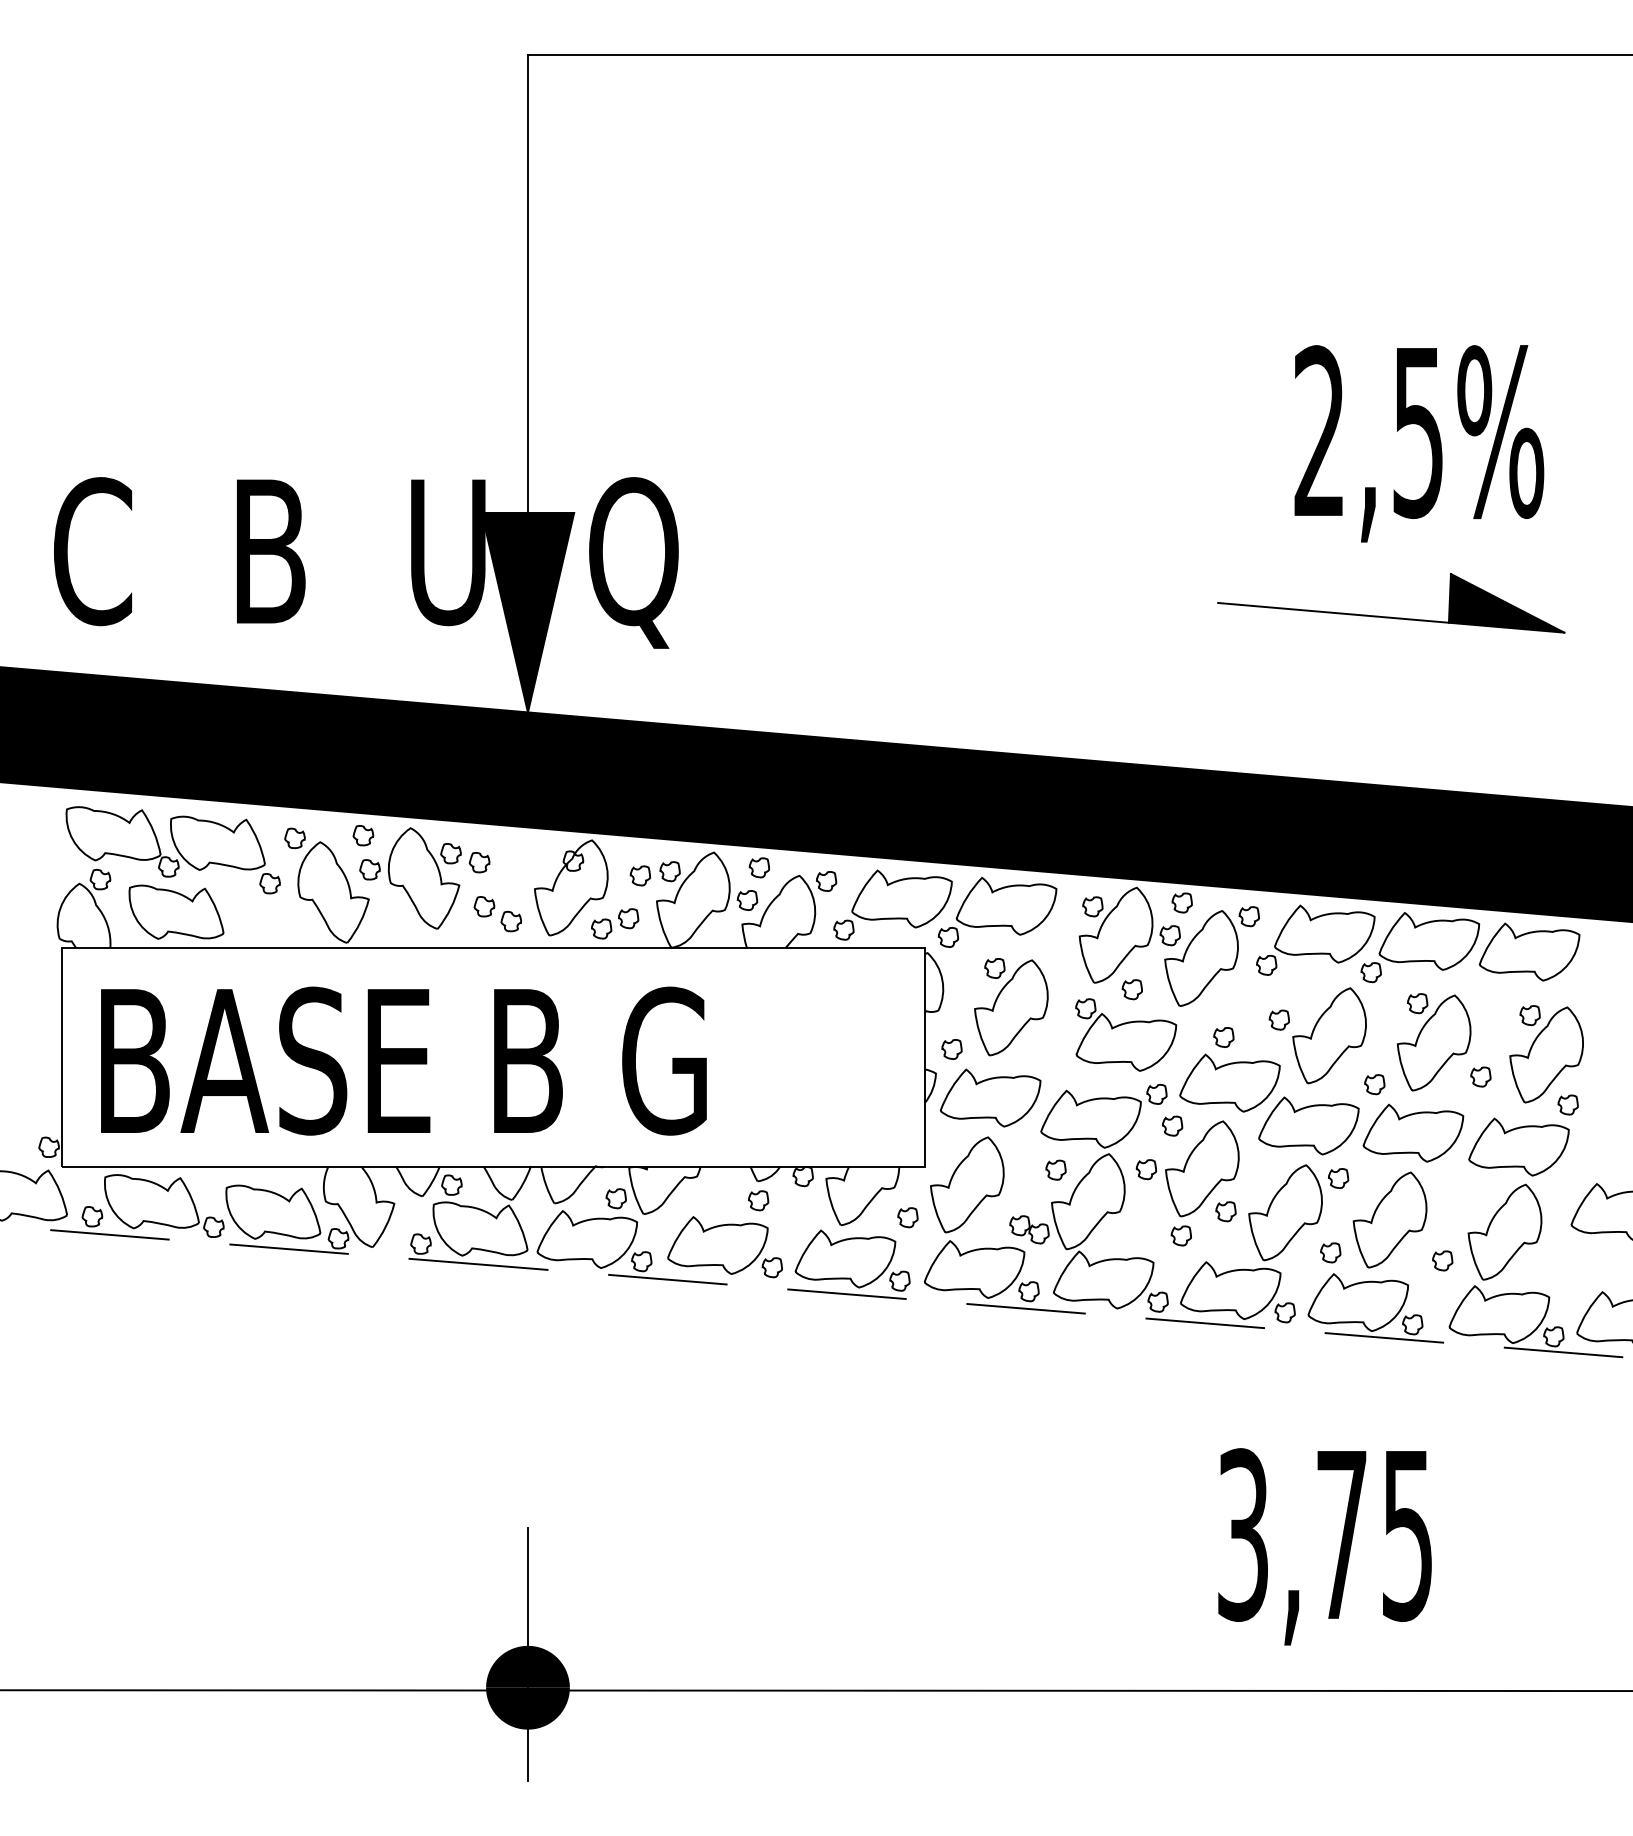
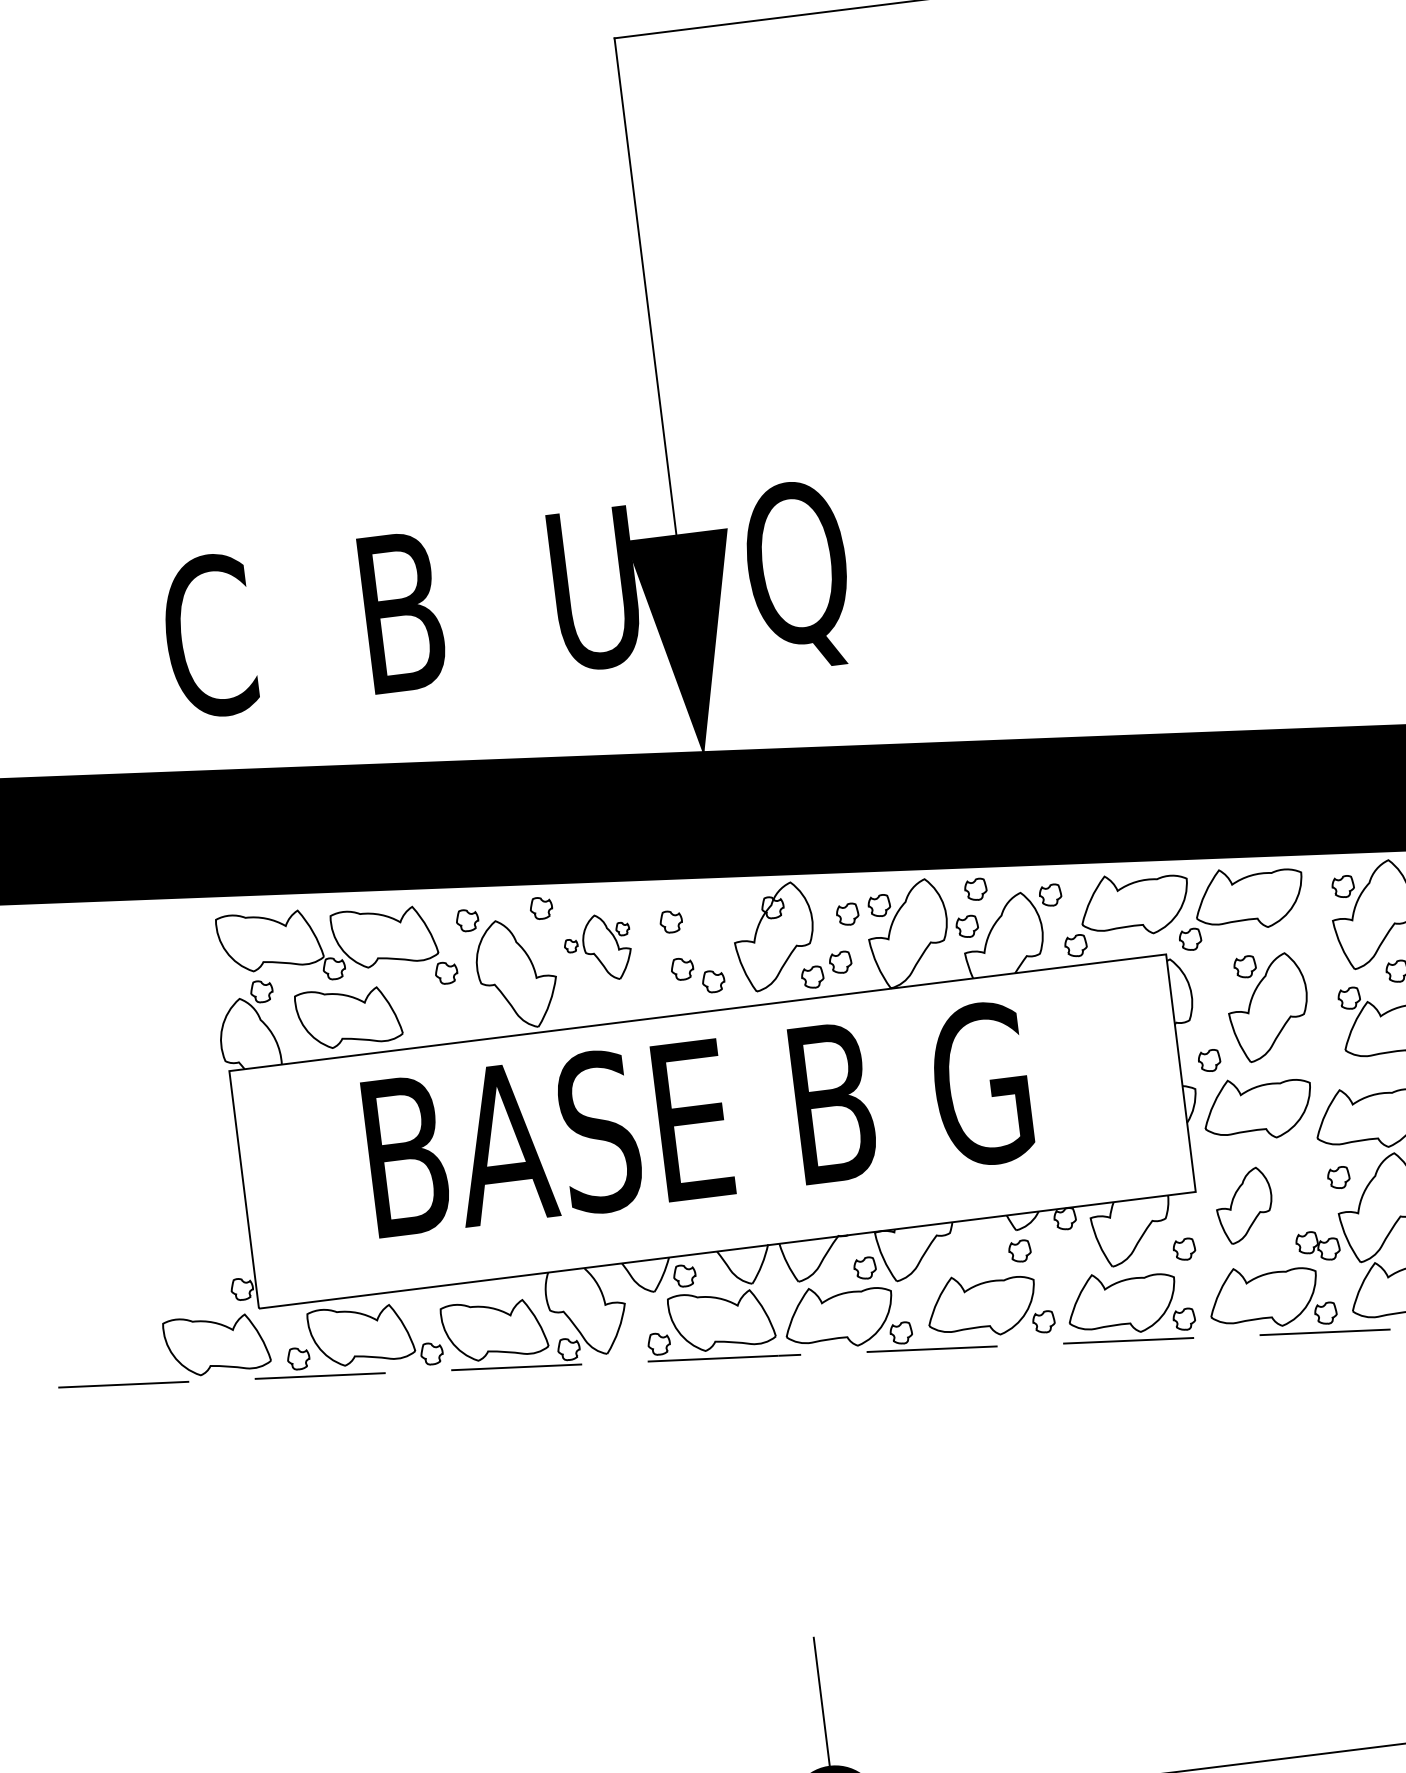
part: (410, 878) -> (598, 948), size x0.6
text: (403, 1060) -> (697, 1119), moved
part: (967, 1184) -> (1244, 1205), size x0.7

